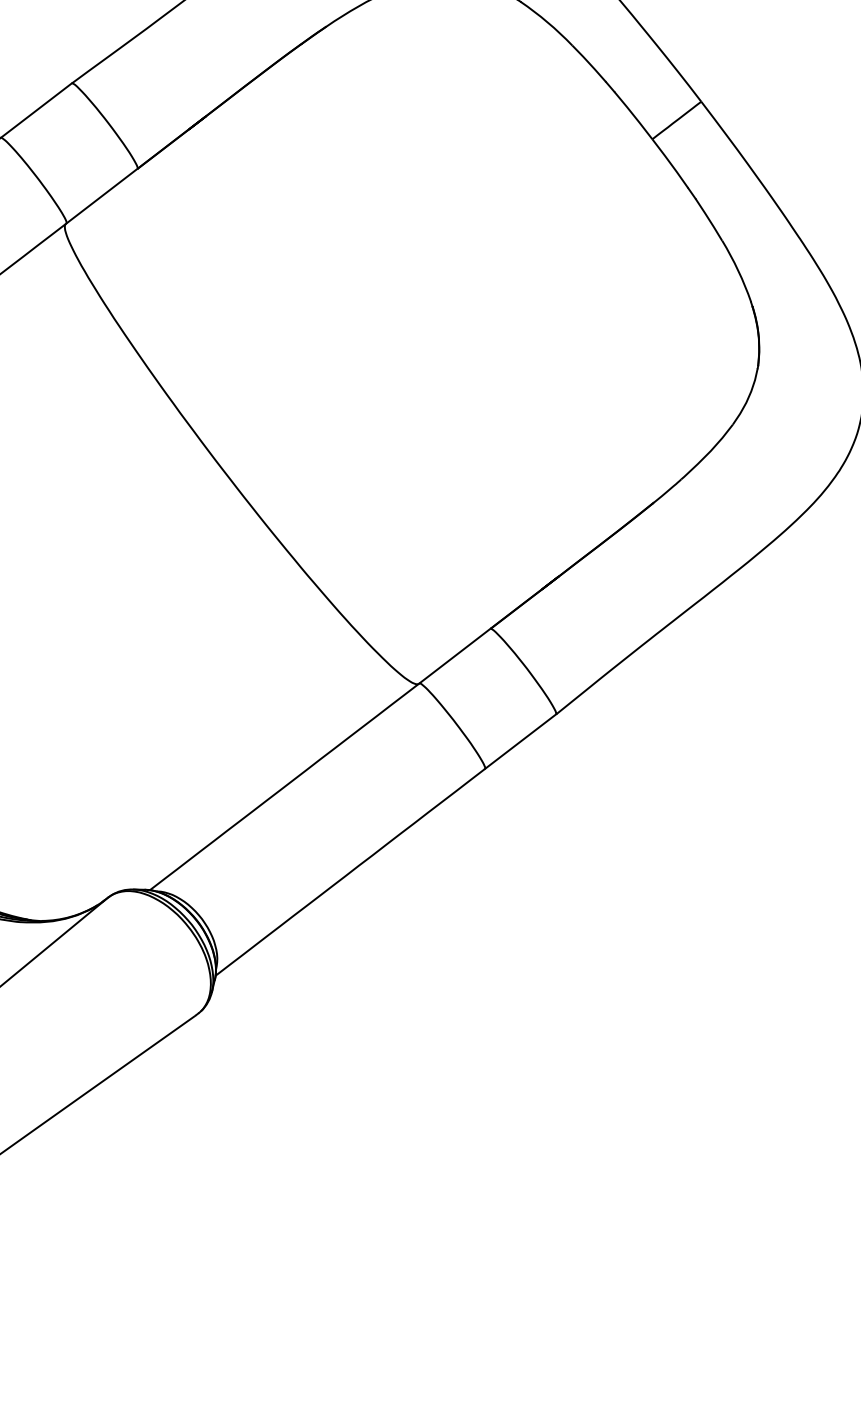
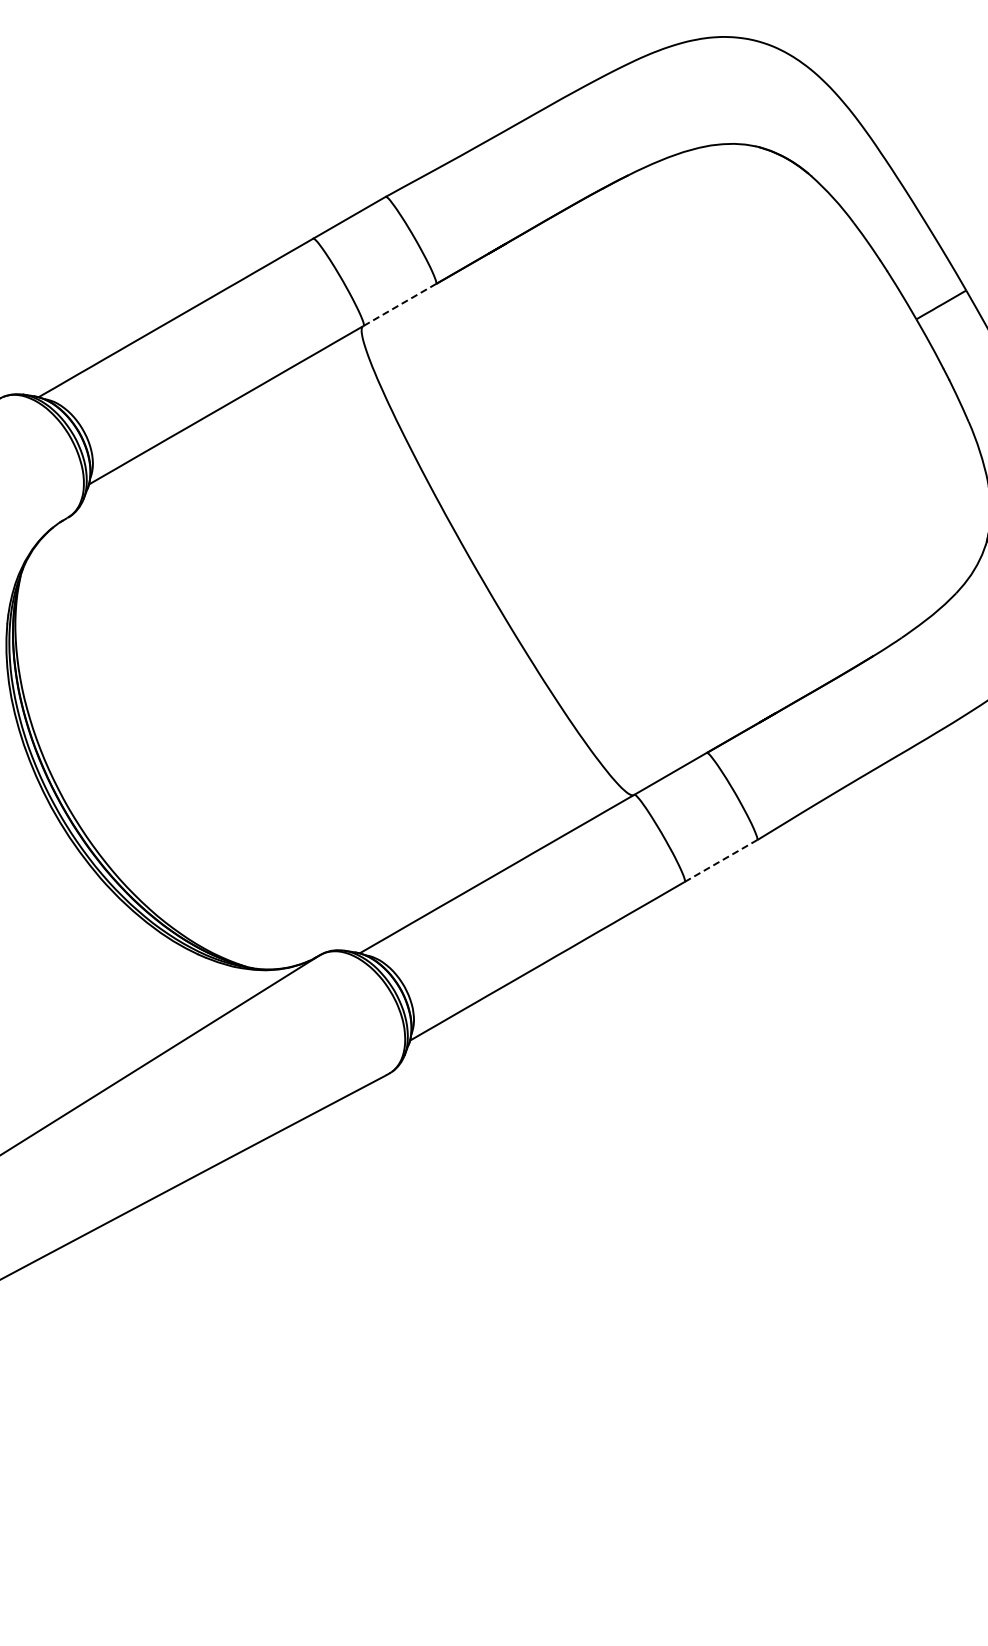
line: (101, 195) -> (399, 304), solid -> dashed
line: (520, 742) -> (720, 861), solid -> dashed

